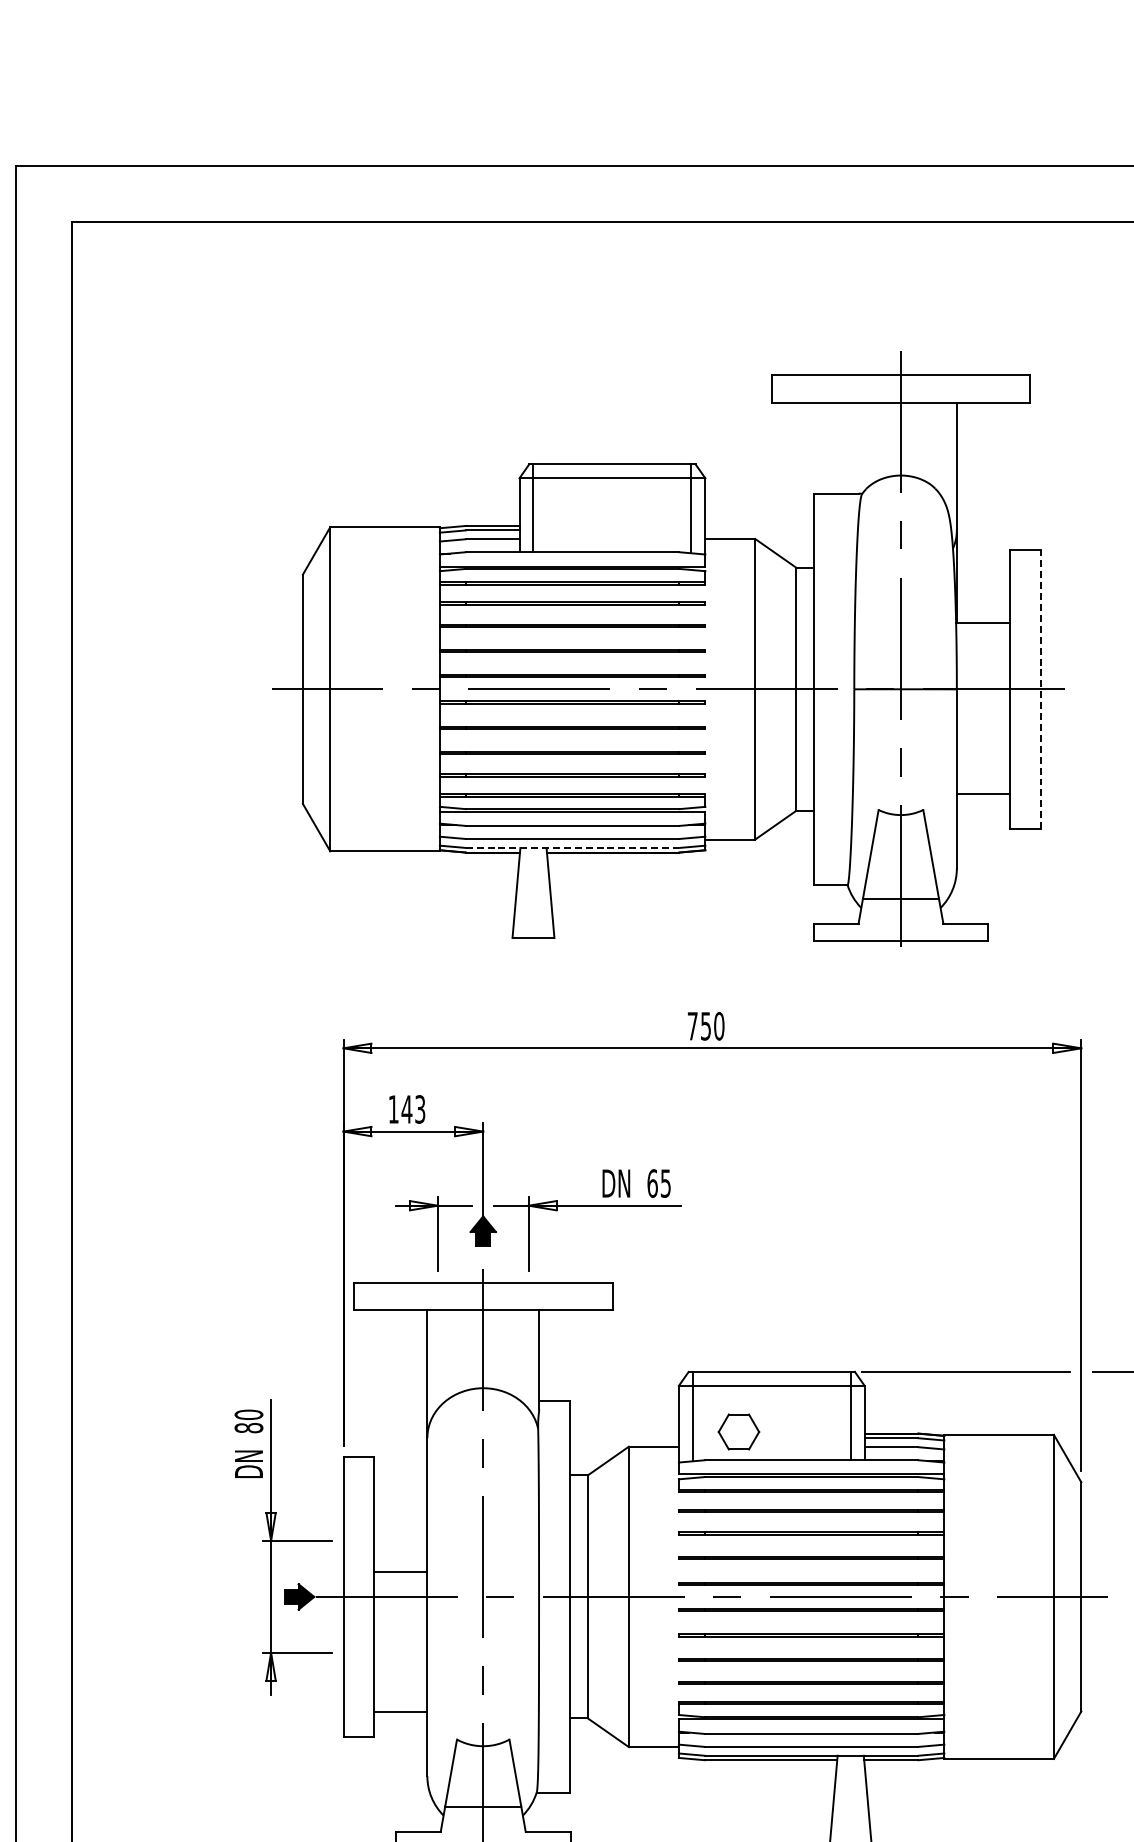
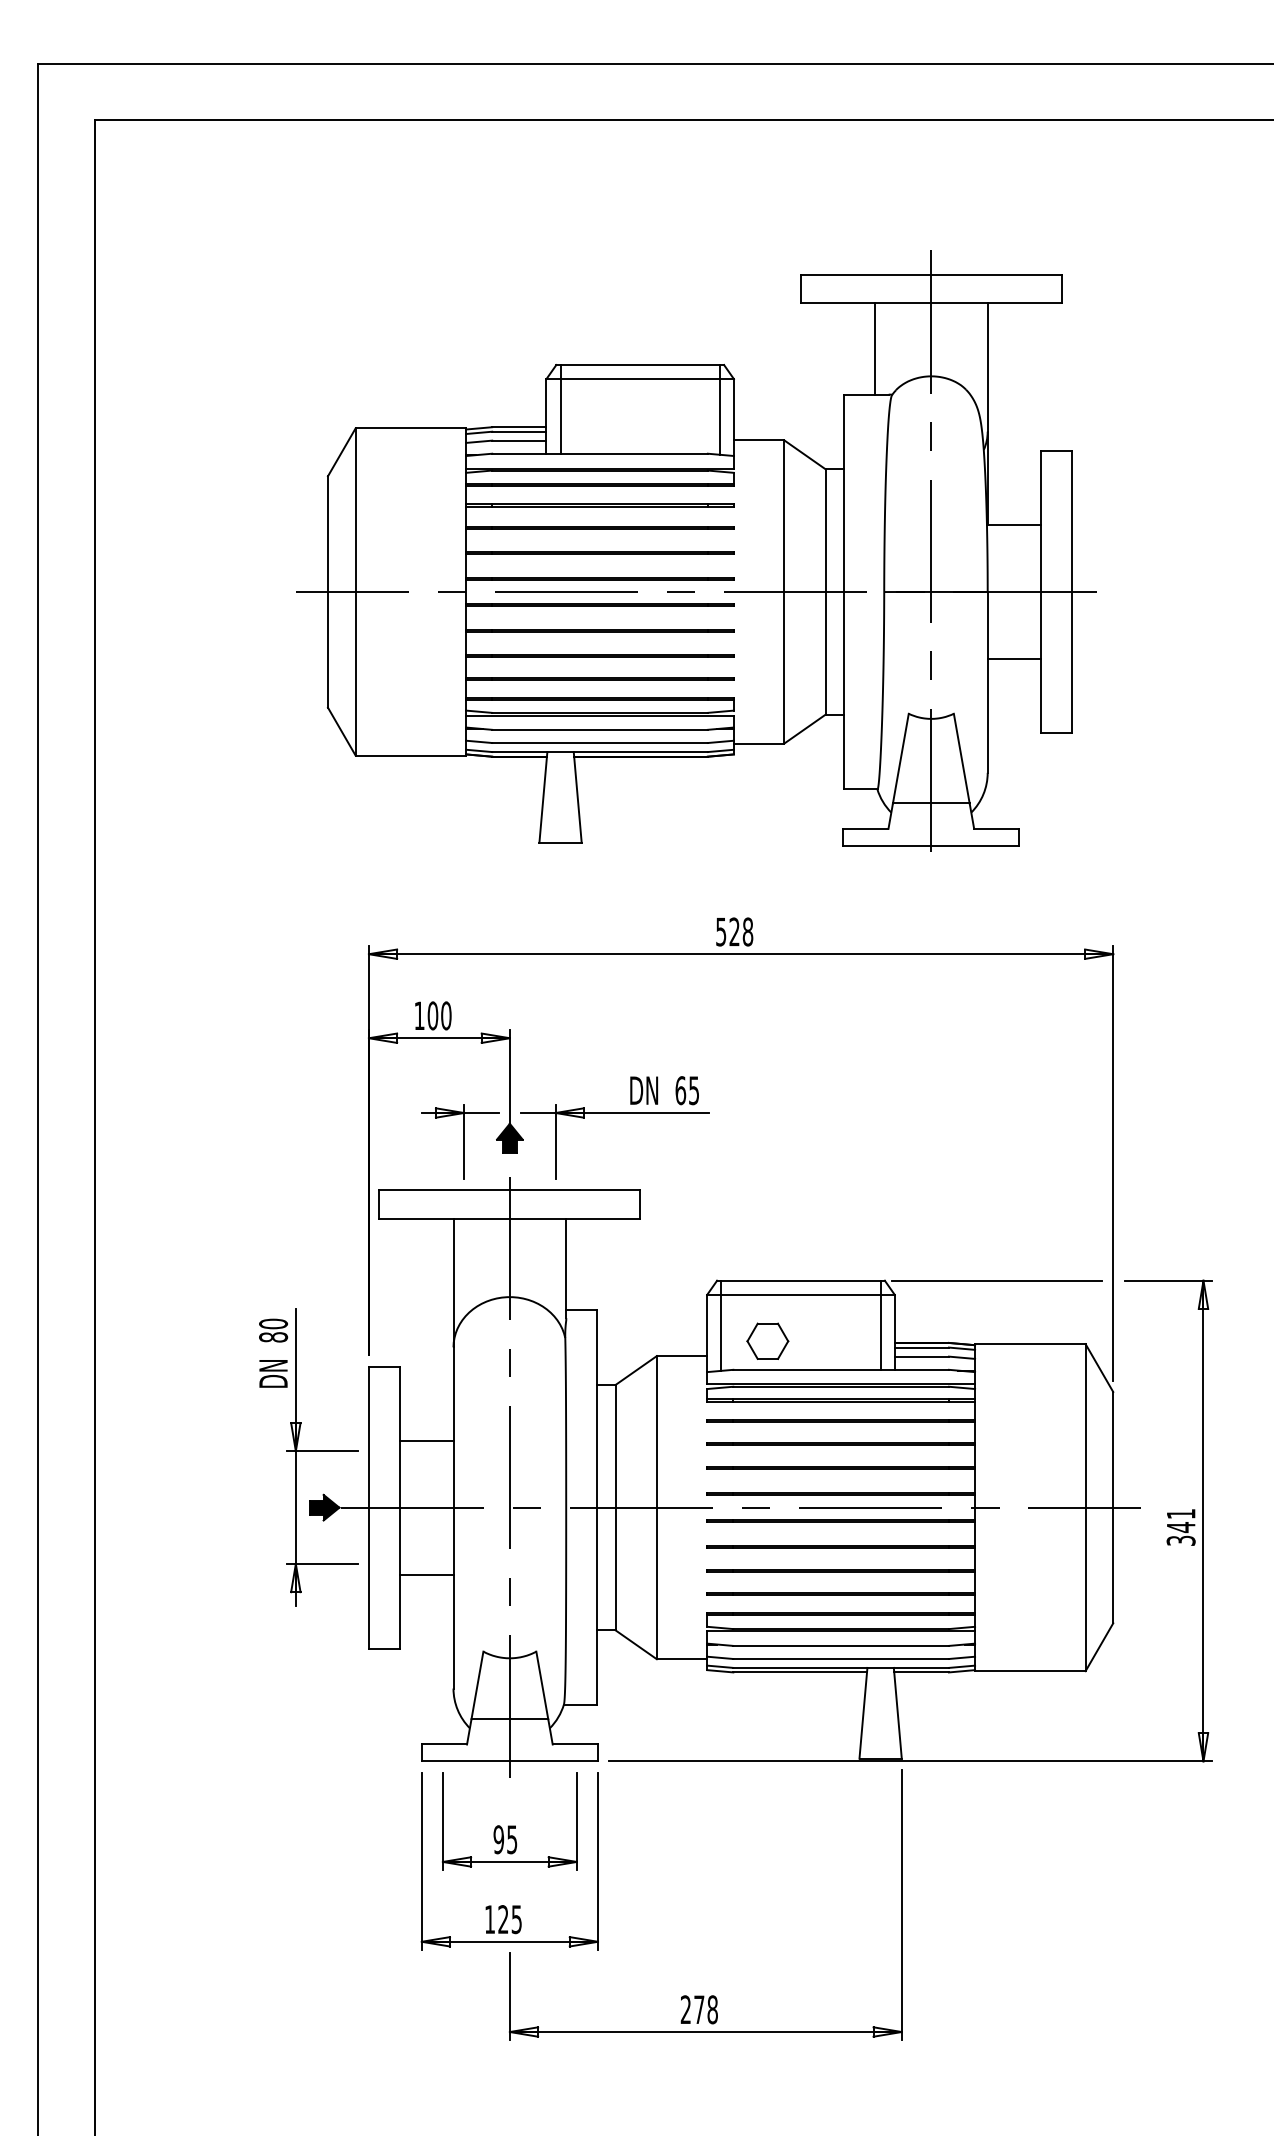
line: (844, 447) -> (874, 348), added
line: (1040, 688) -> (1072, 591), dashed -> solid
line: (983, 793) -> (1014, 658), moved
line: (573, 848) -> (600, 752), dashed -> solid
text: (705, 1025) -> (734, 931), 750 -> 528
text: (413, 1109) -> (439, 1015), 143 -> 100
line: (400, 1571) -> (426, 1440), moved
line: (400, 1711) -> (426, 1574), moved

